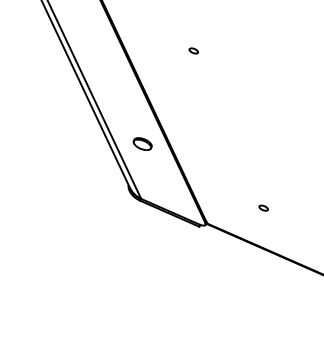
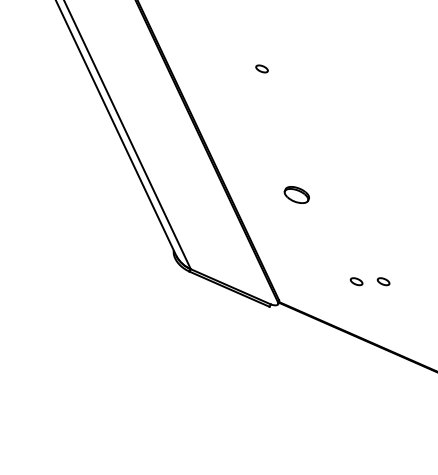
part: (142, 143) -> (296, 194), moved
part: (283, 208) -> (383, 281), added

